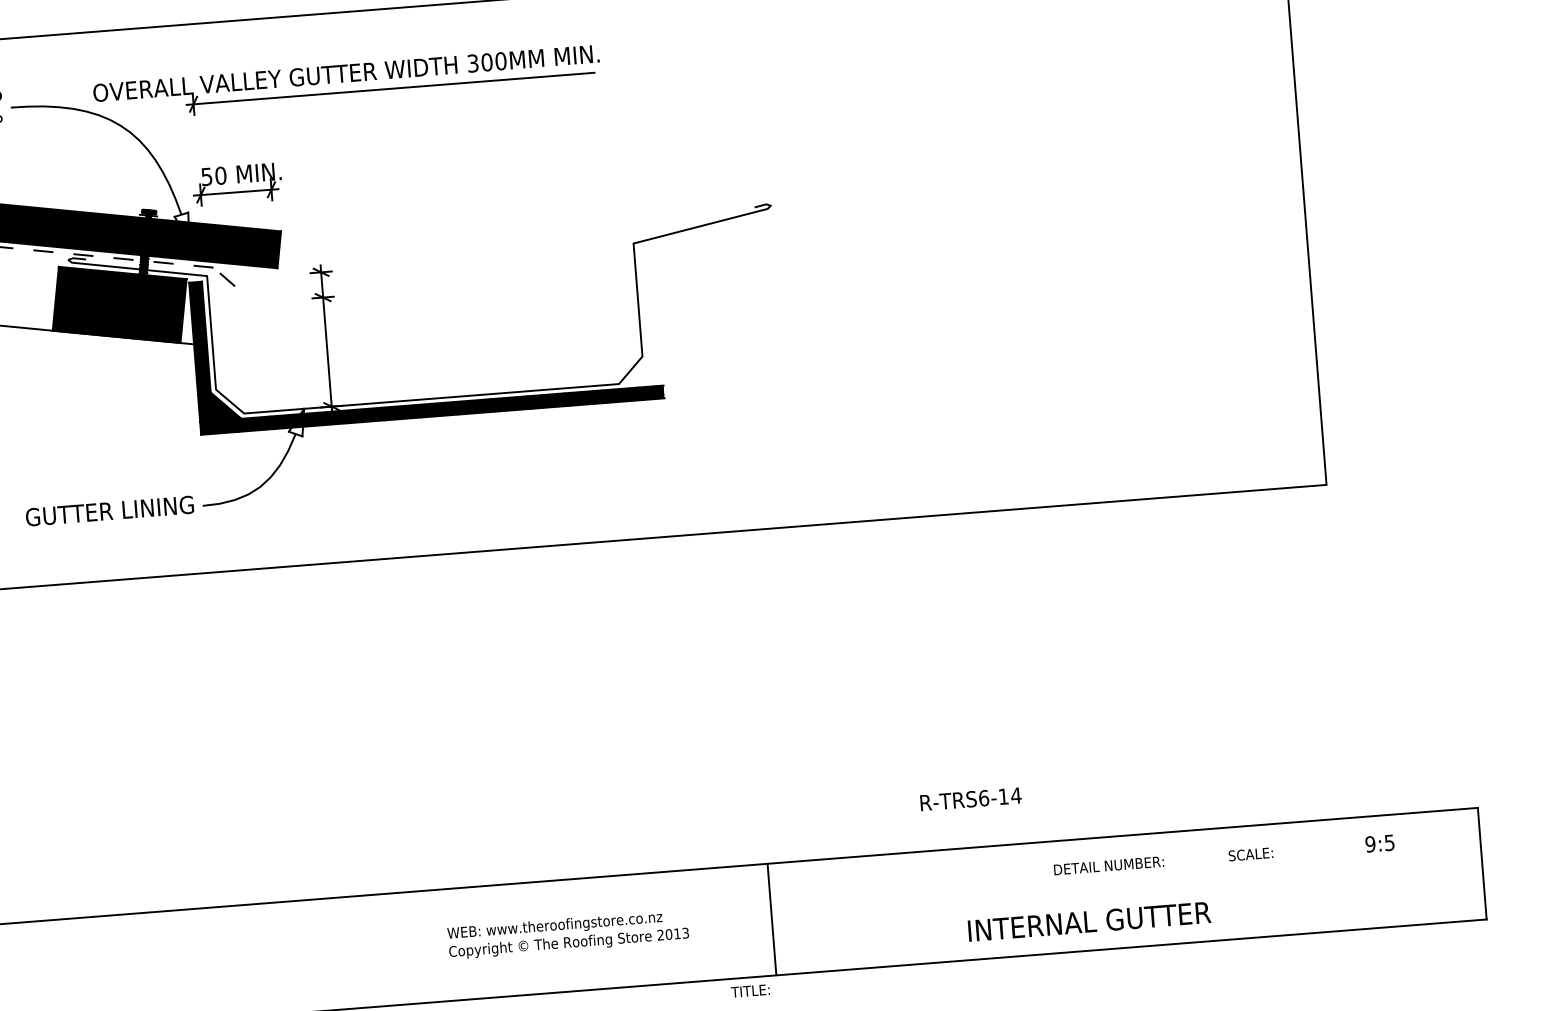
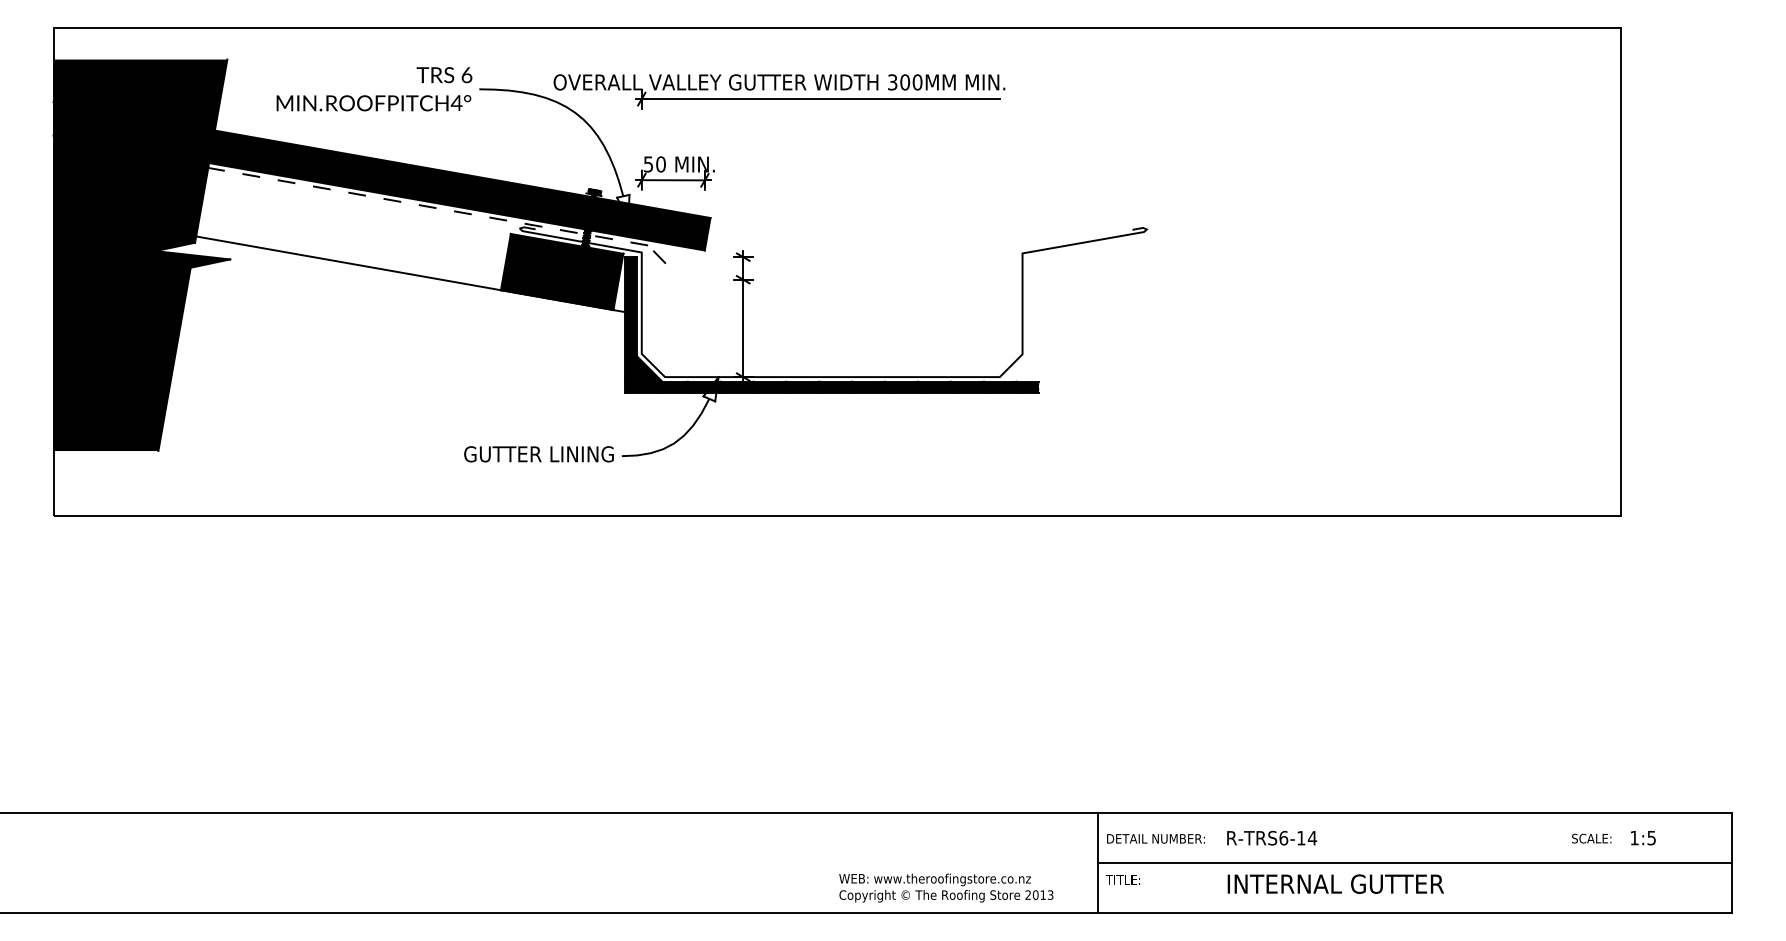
text: (971, 798) -> (1272, 837), moved
text: (1370, 843) -> (1634, 837), 9:5 -> 1:5
text: (1250, 854) -> (1591, 838), moved
text: (1108, 865) -> (1155, 838), moved
line: (1127, 890) -> (1415, 862), added
text: (1089, 921) -> (1335, 883), moved
text: (568, 933) -> (946, 887), moved
text: (749, 990) -> (1122, 879), moved

